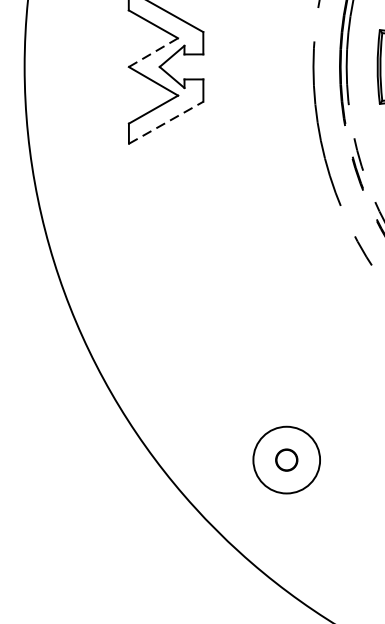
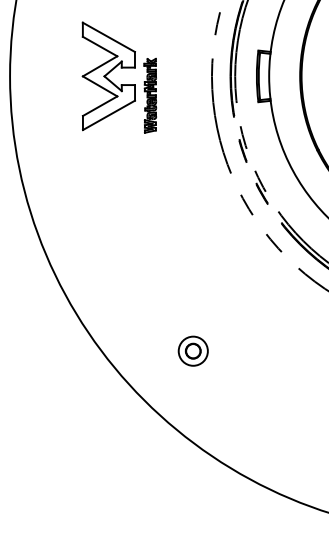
line: (154, 52) -> (100, 66), dashed -> solid
part: (225, 94) -> (150, 95), added
line: (166, 122) -> (109, 115), dashed -> solid
circle: (285, 459) -> (192, 350), size x0.62

